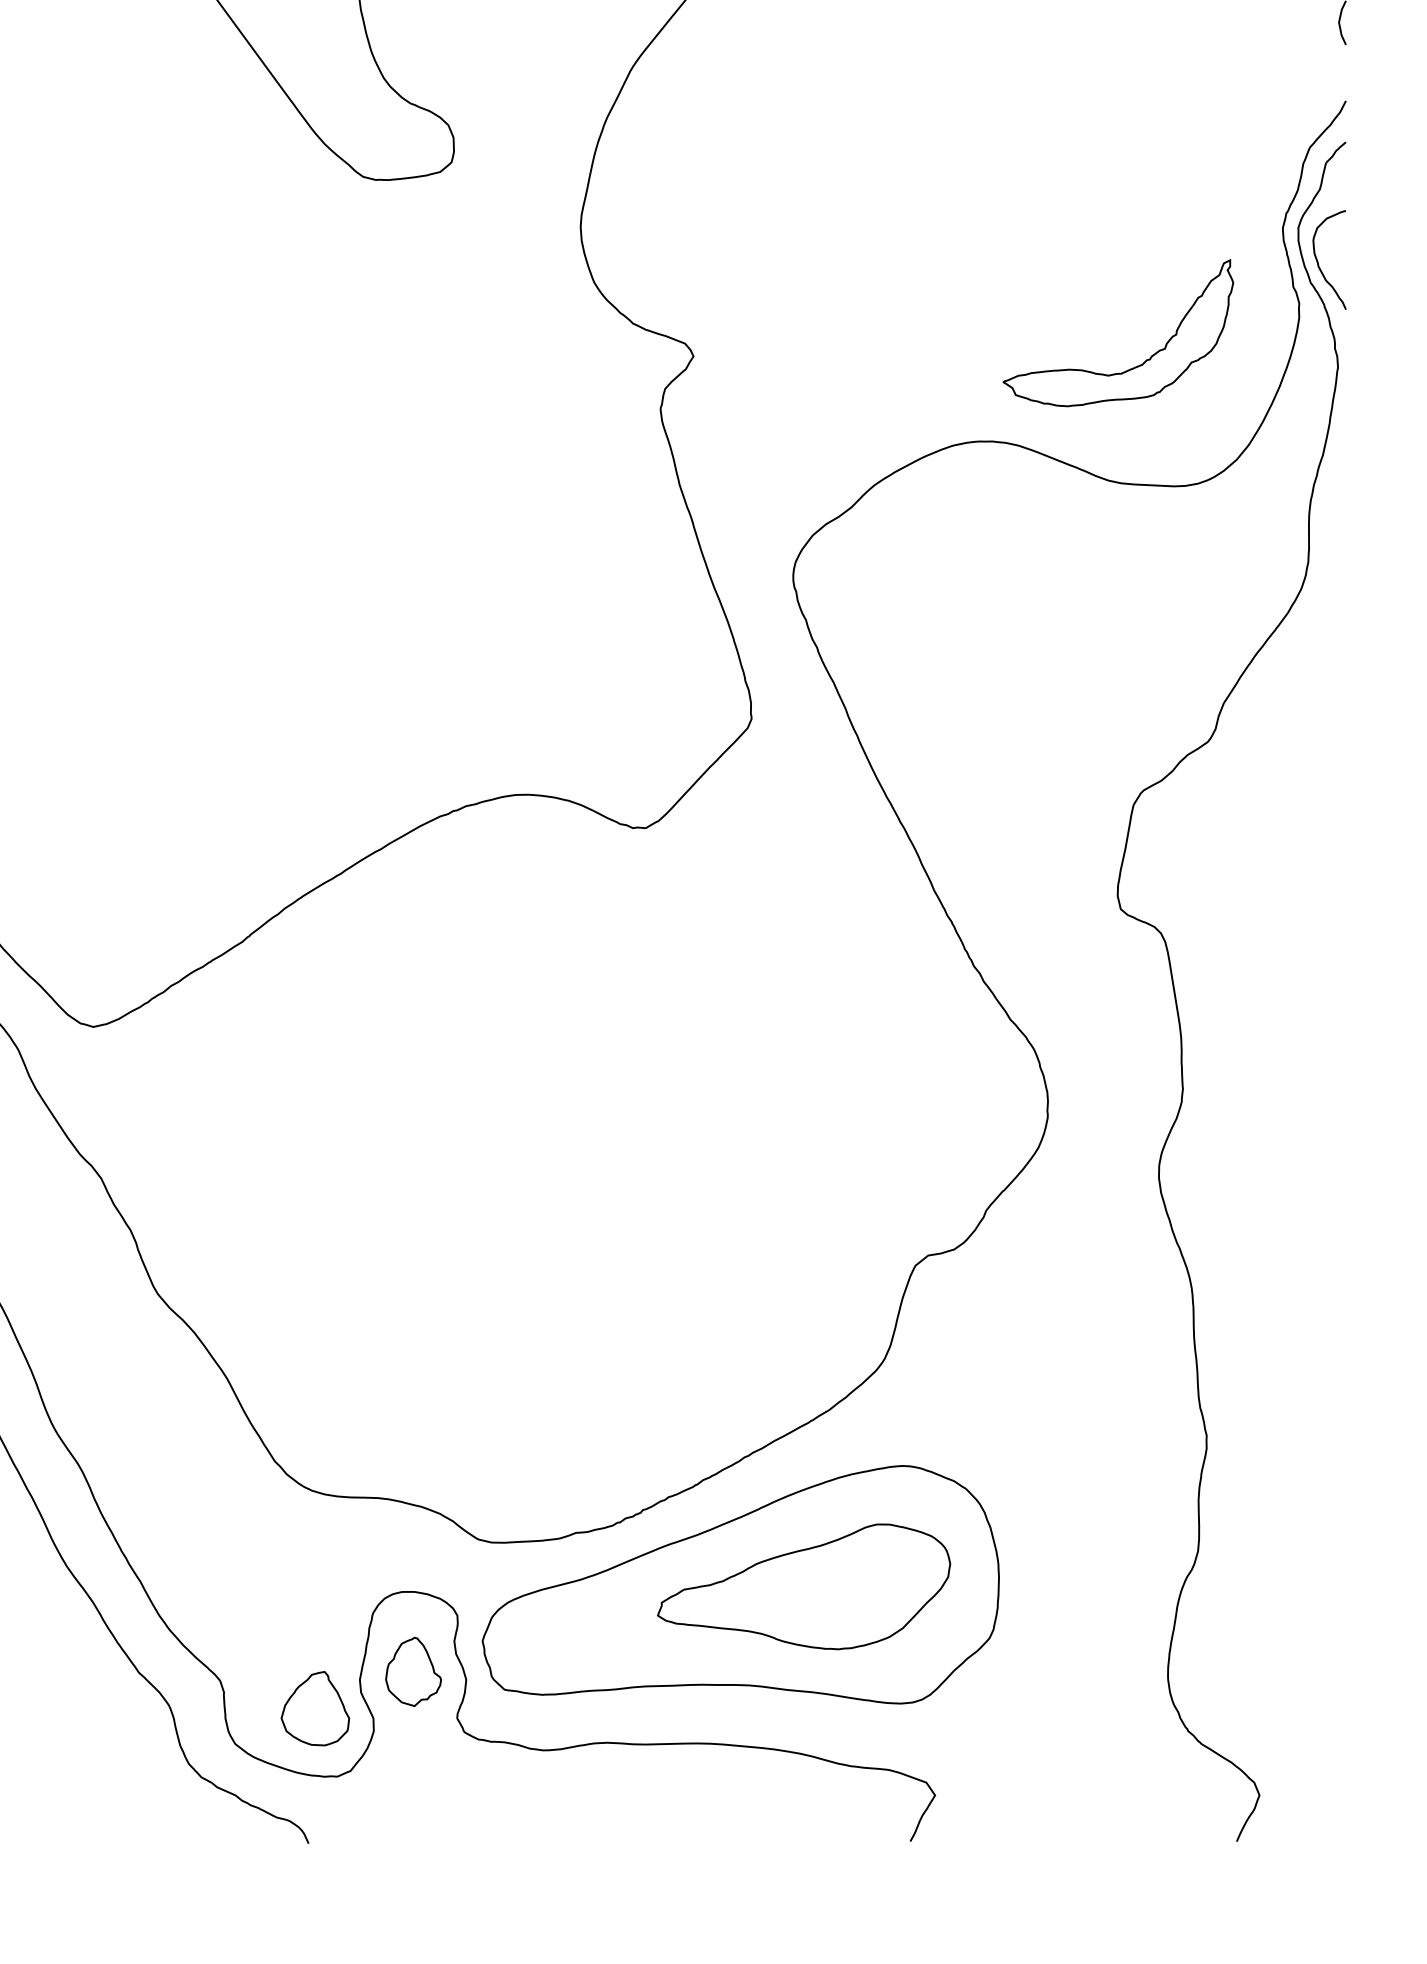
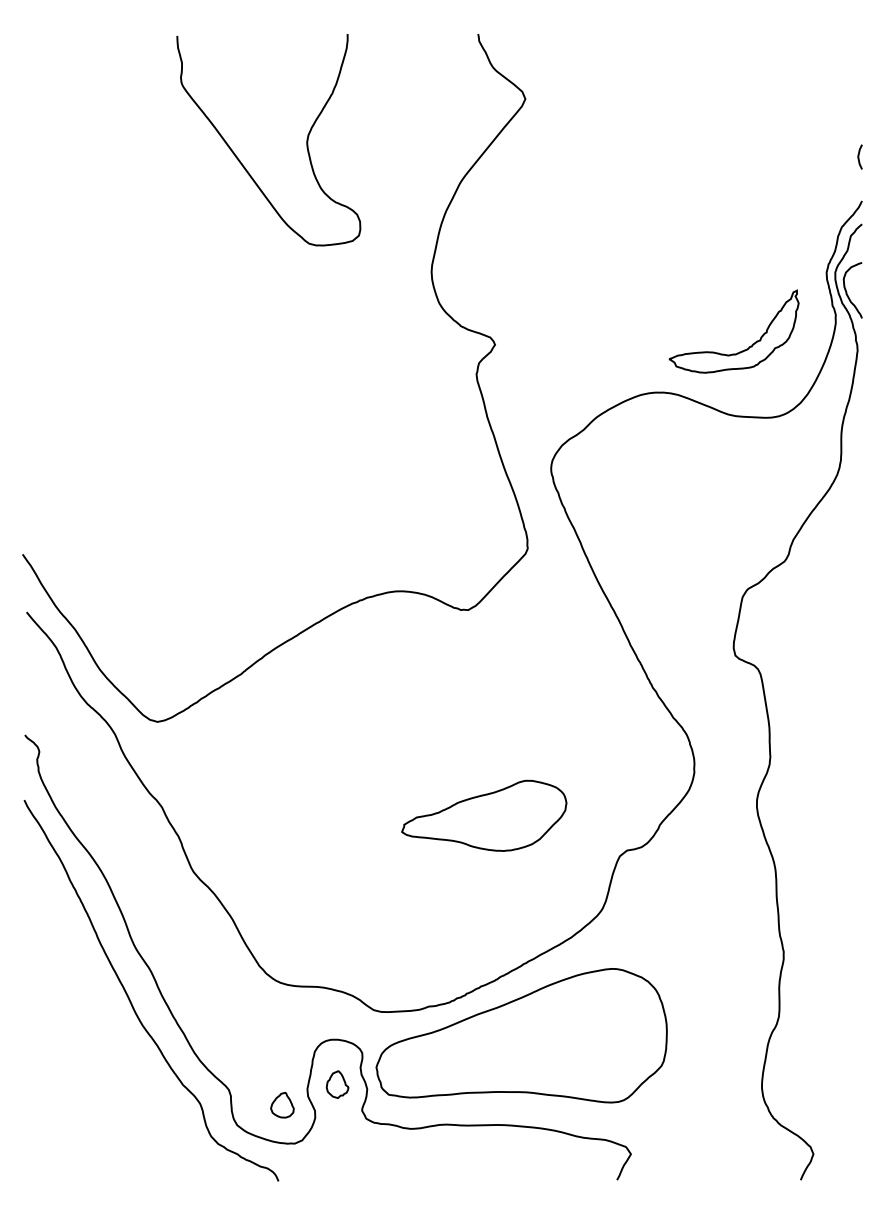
part: (804, 1586) -> (484, 815), moved
part: (413, 1671) -> (337, 1084), size x0.7
part: (315, 1707) -> (282, 1104), size x0.6

